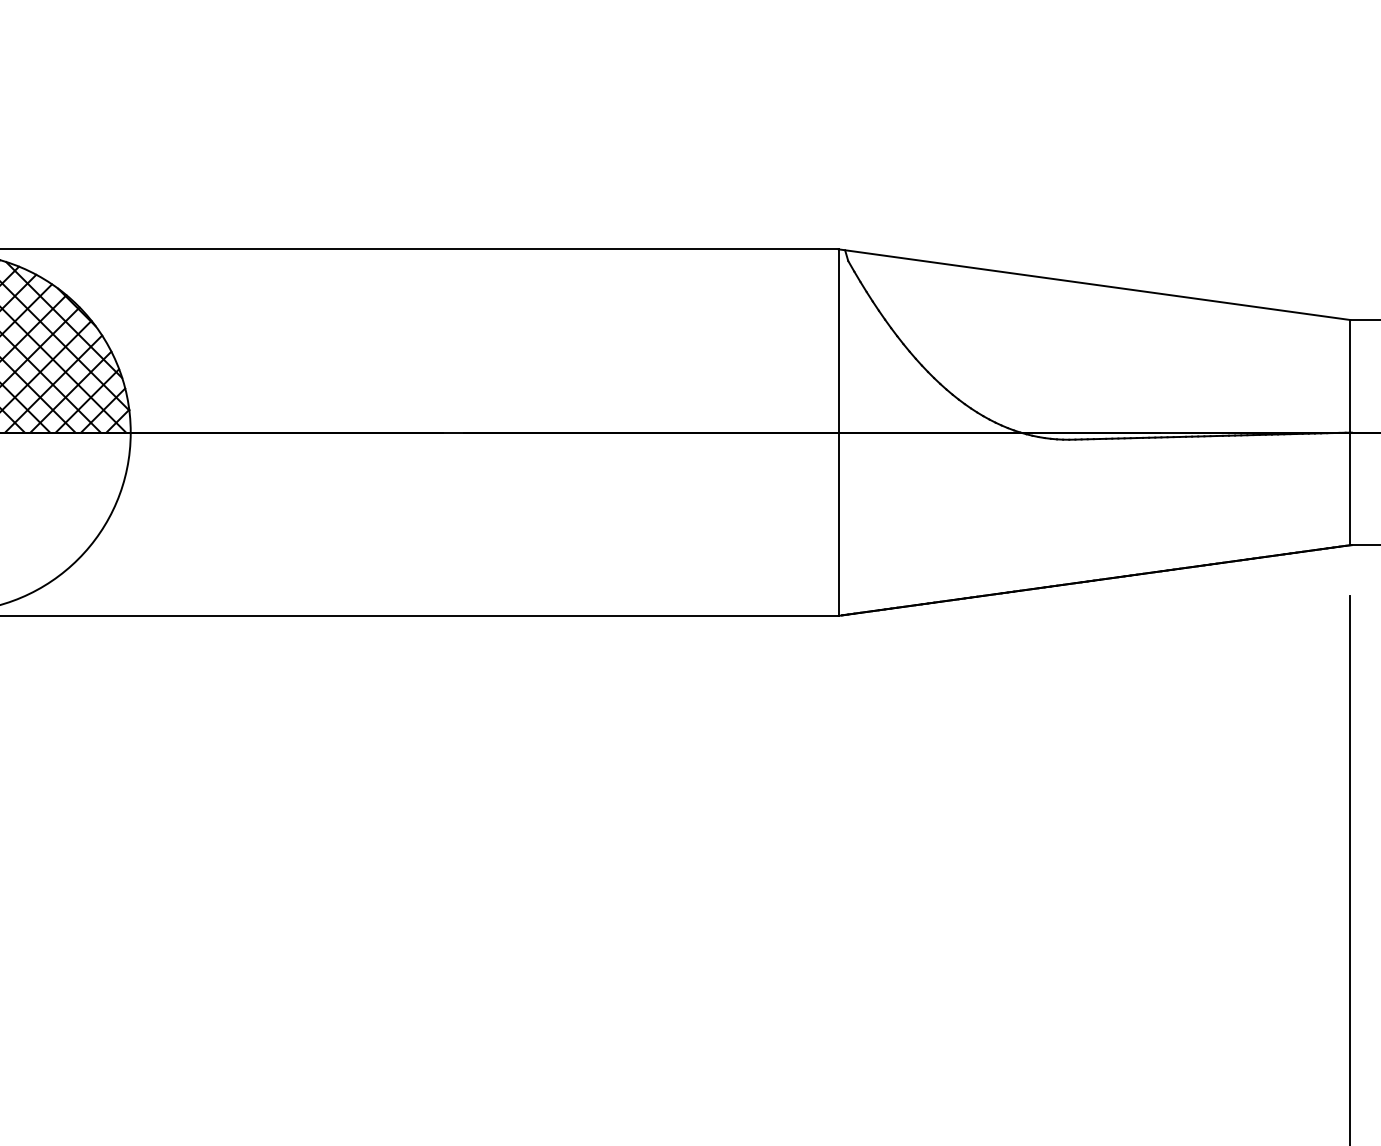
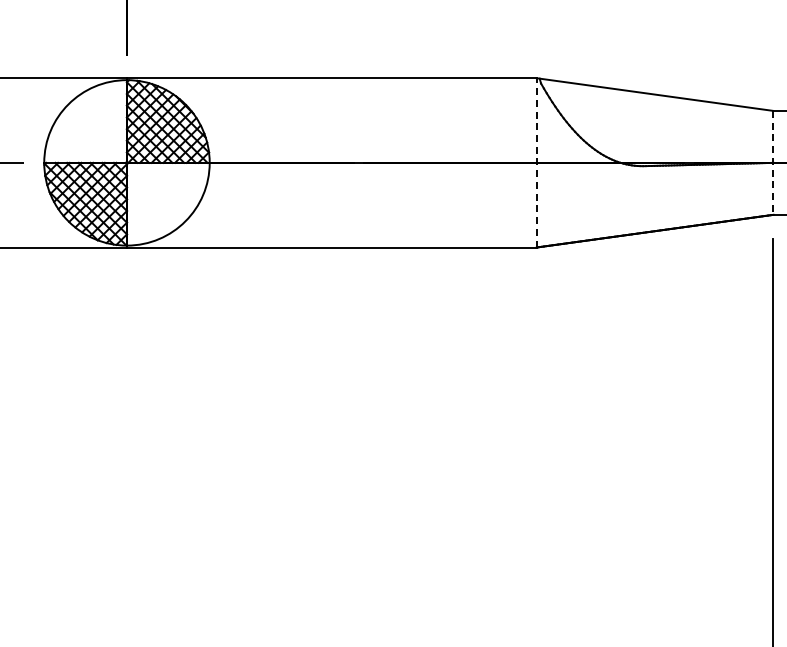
line: (838, 431) -> (536, 162), solid -> dashed
line: (1351, 433) -> (773, 163), solid -> dashed

